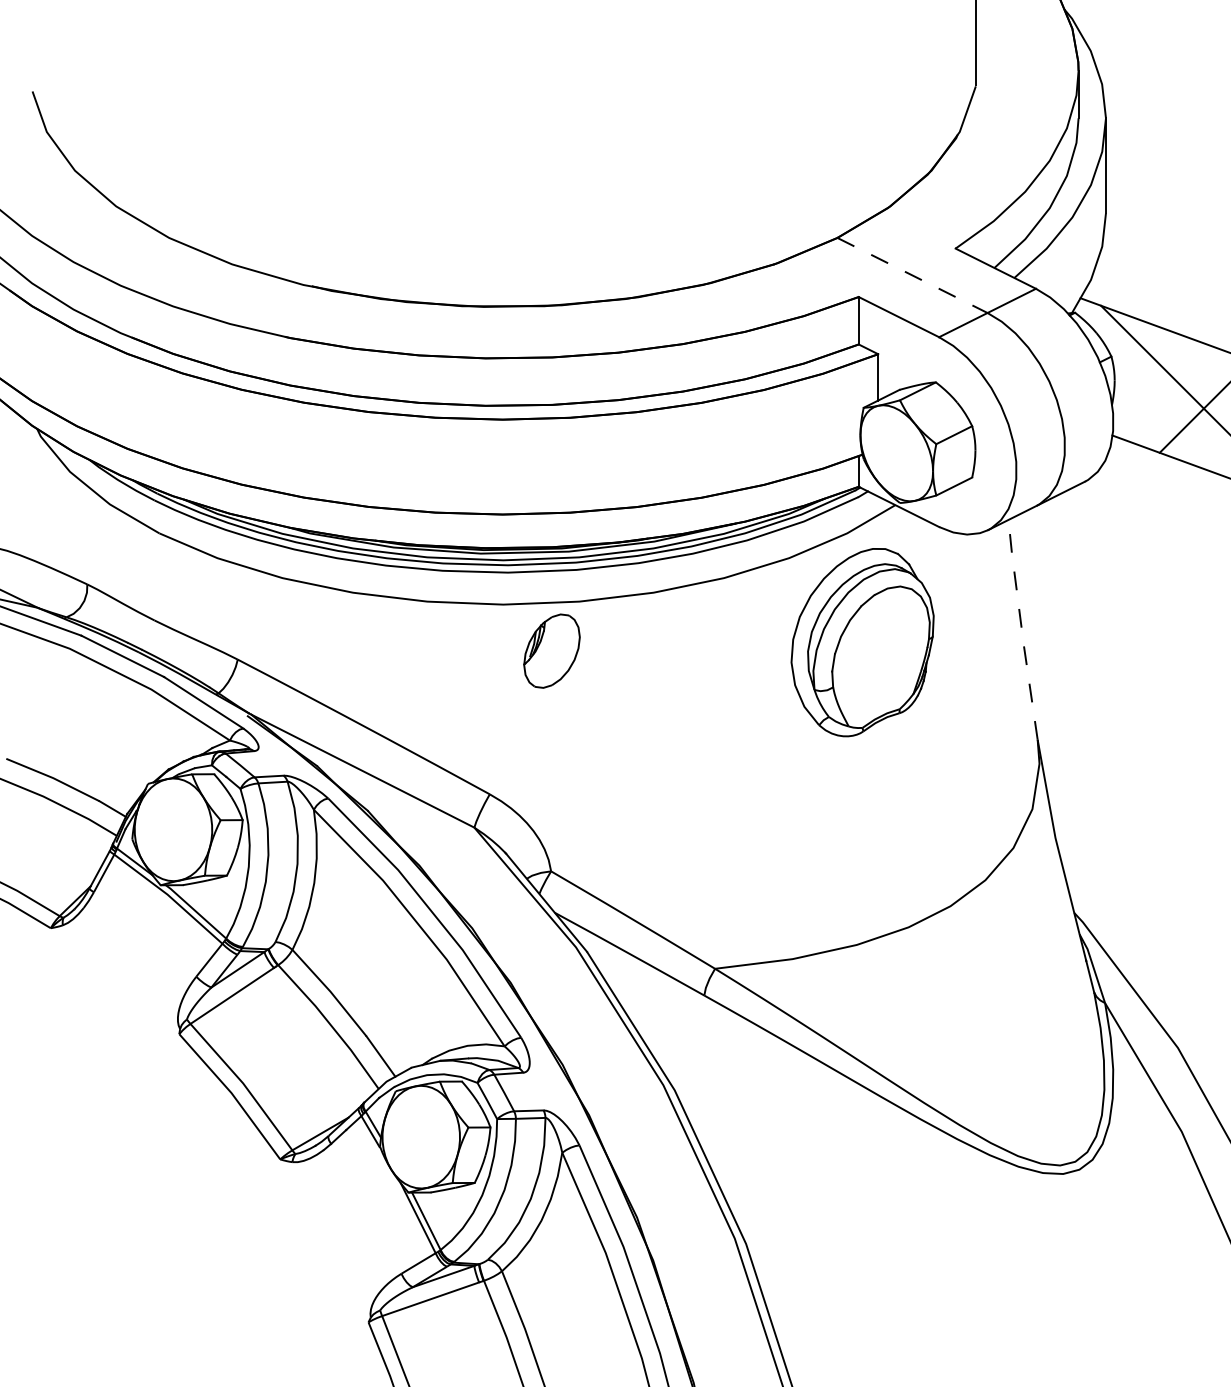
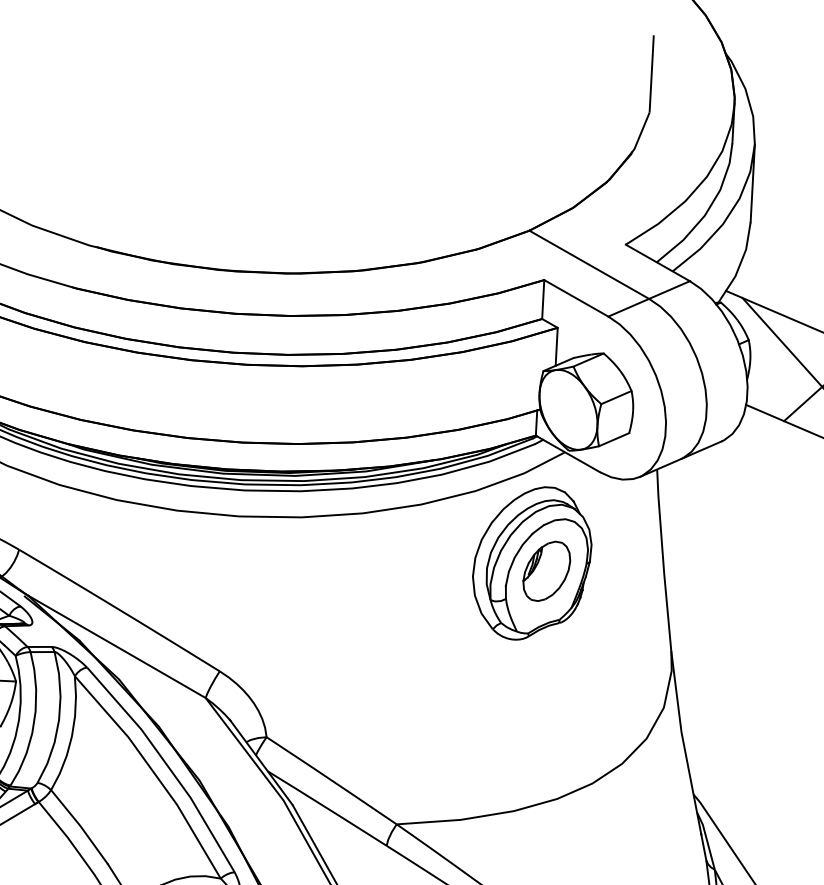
line: (912, 275) -> (589, 264), dashed -> solid
line: (1021, 629) -> (662, 559), dashed -> solid
part: (551, 650) -> (546, 570), moved

